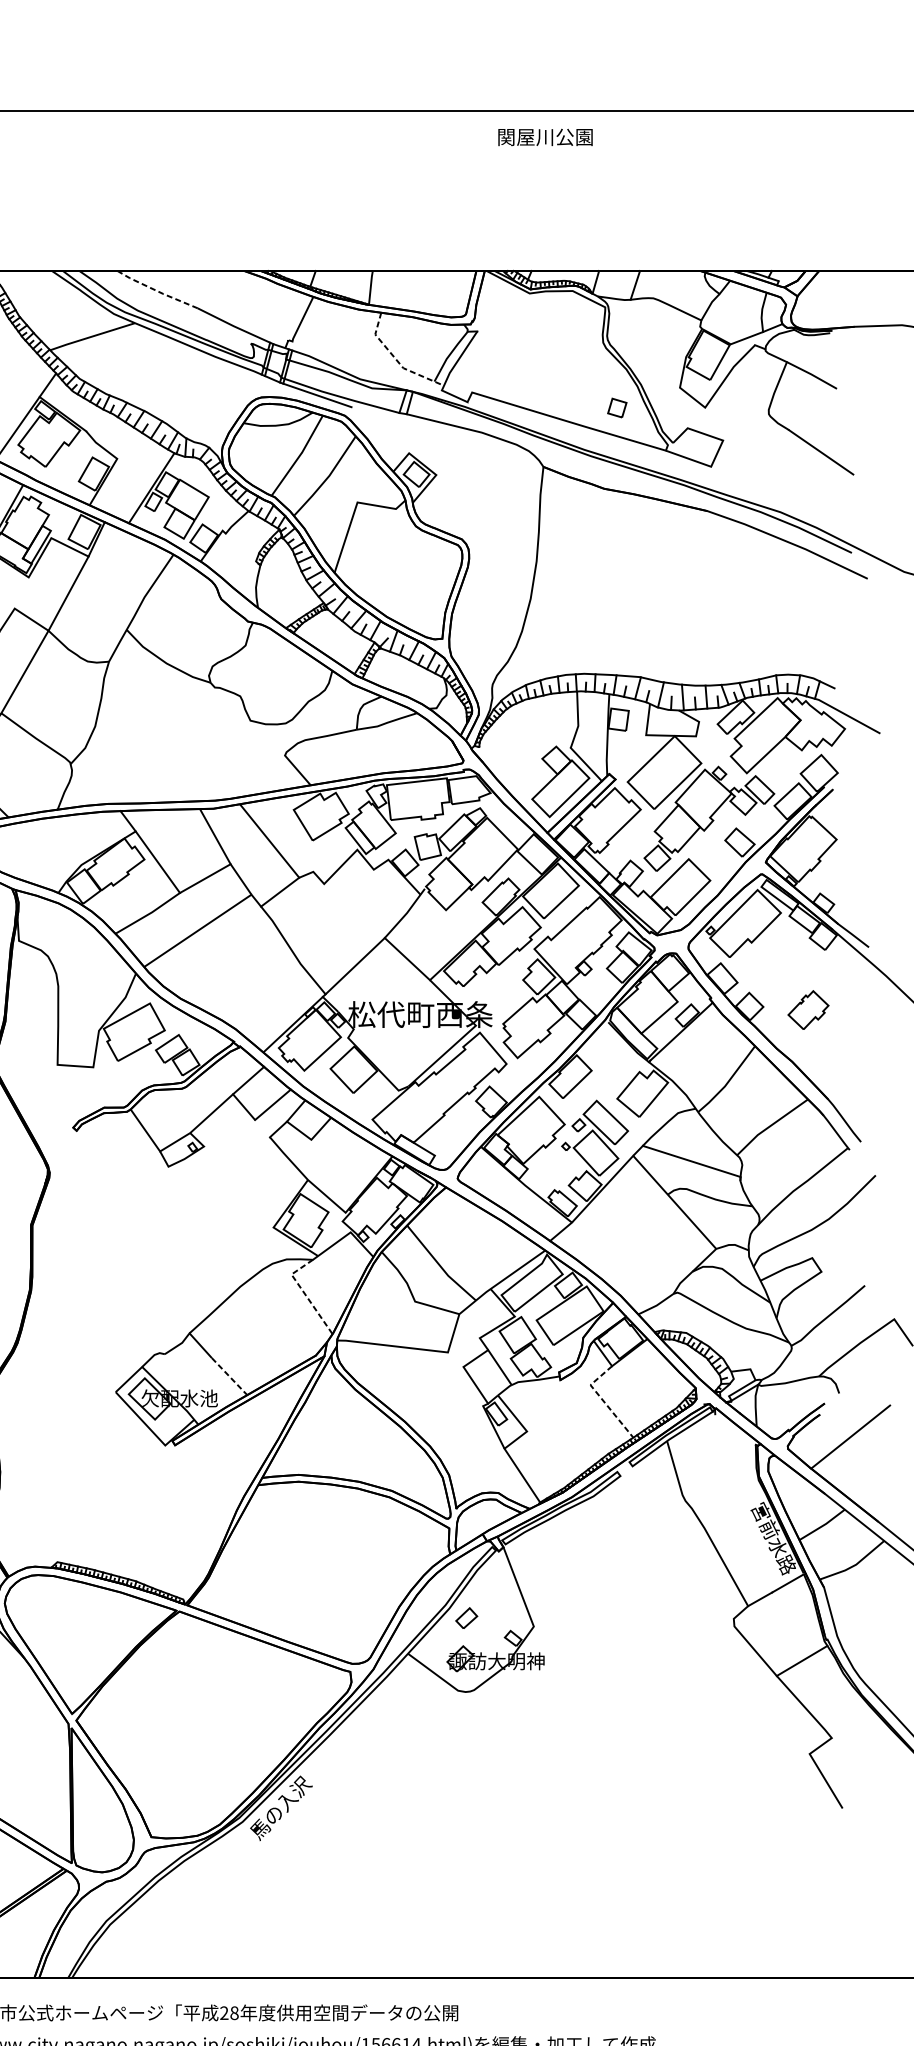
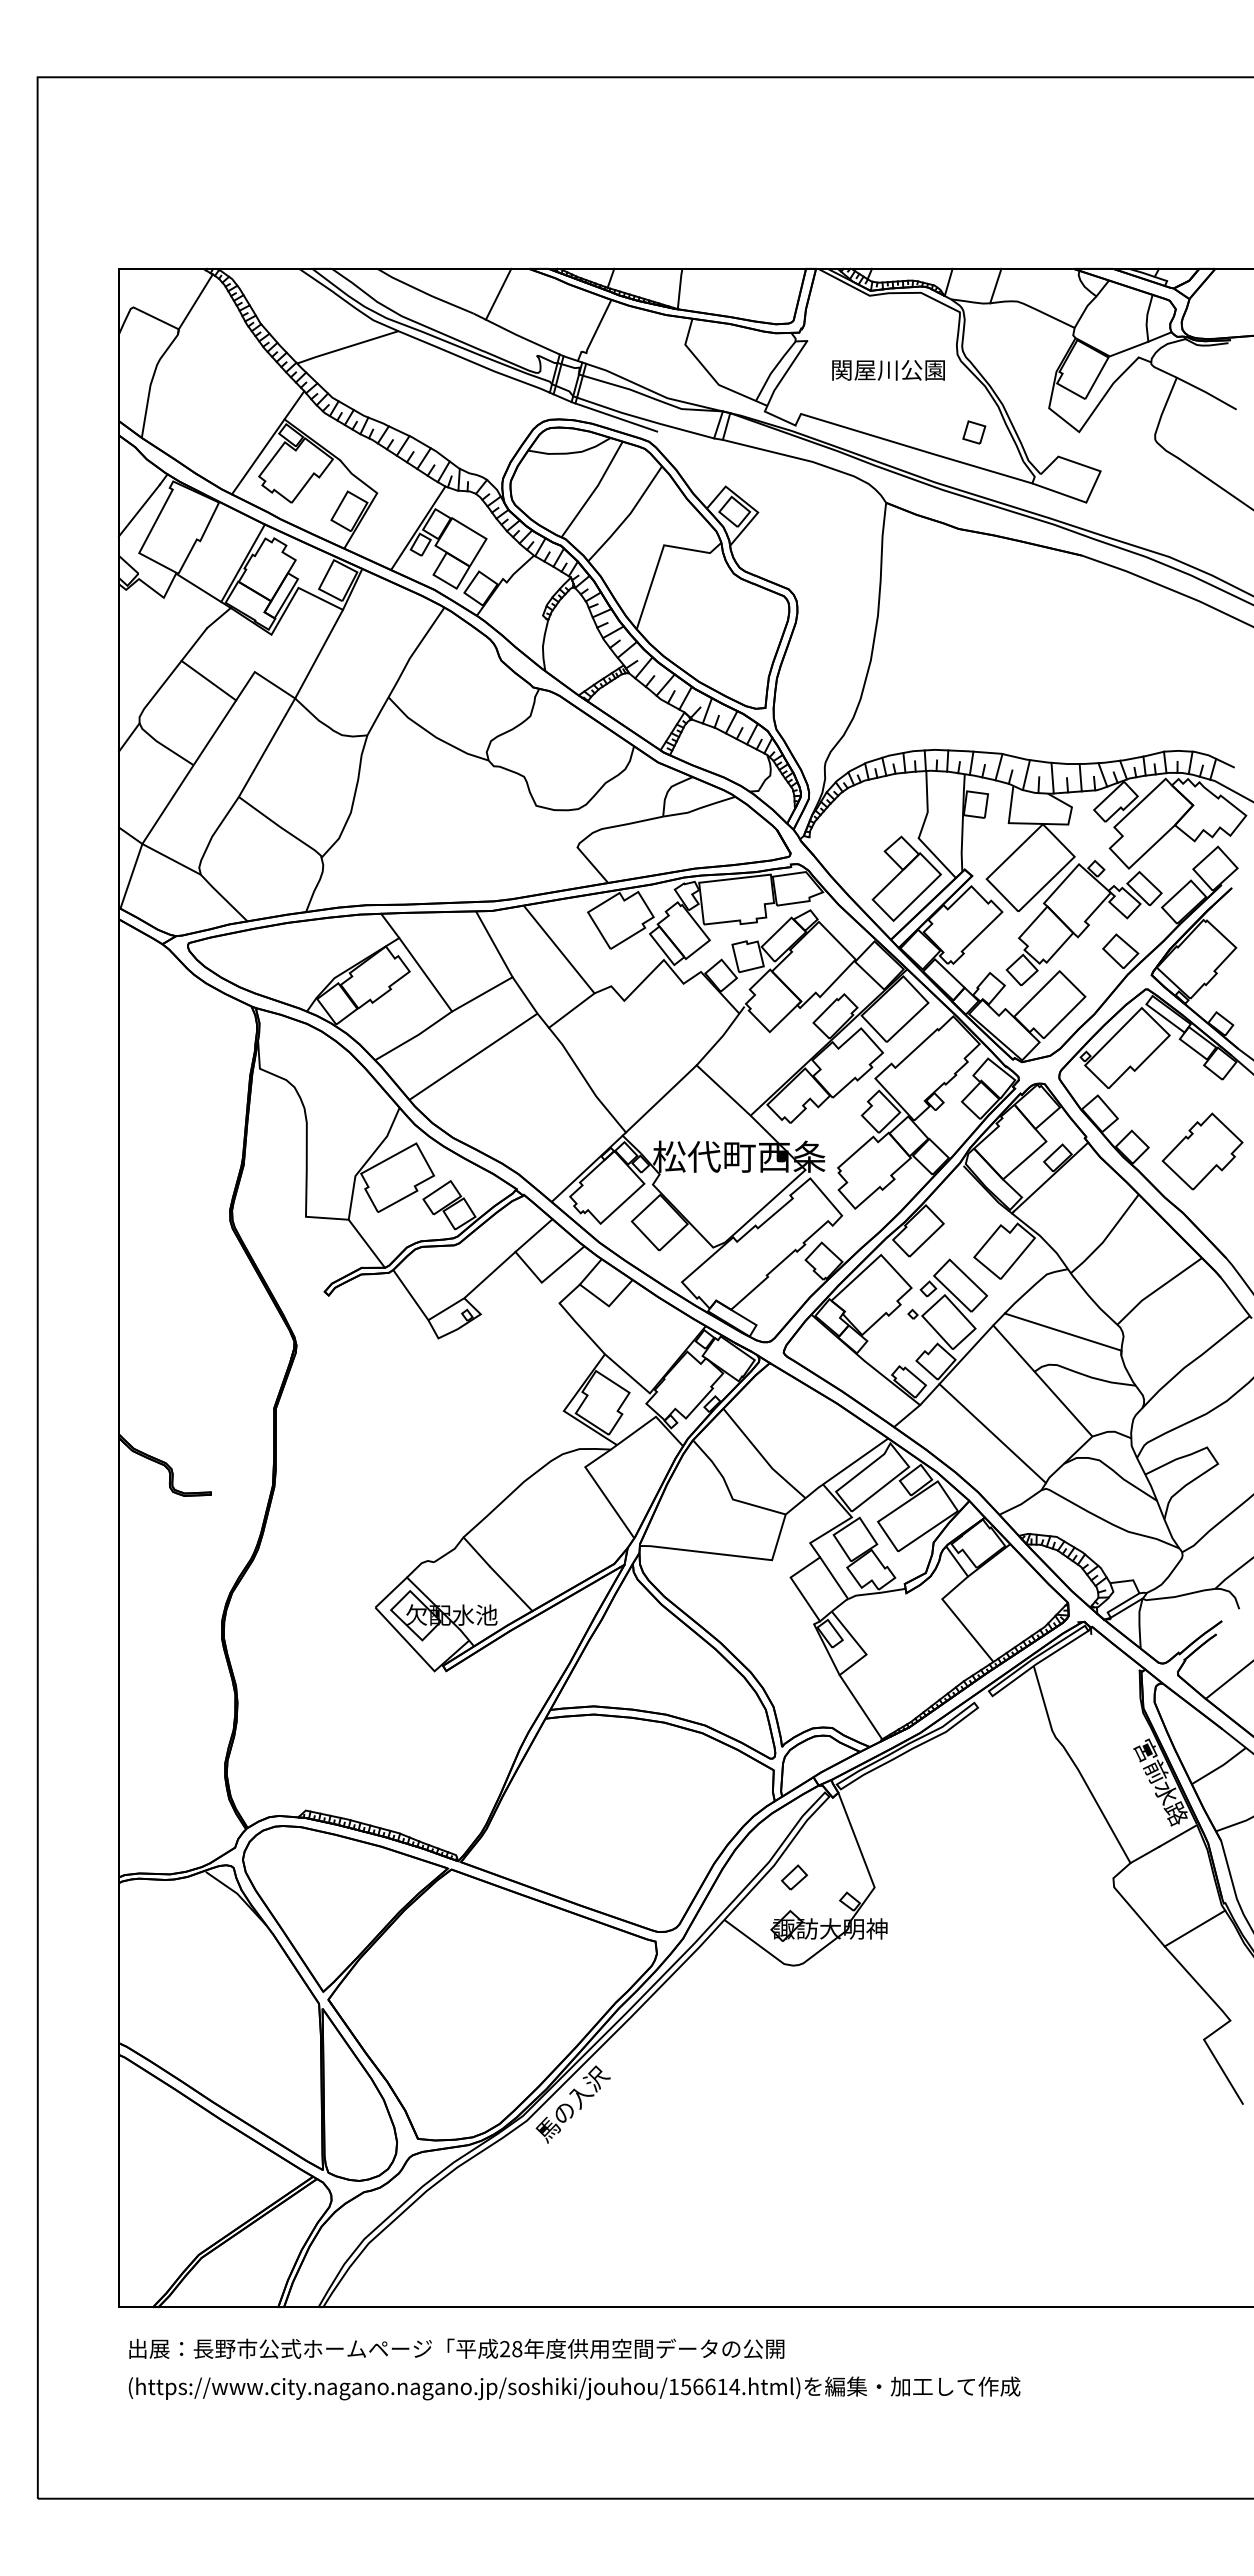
text: (545, 137) -> (888, 370), moved
line: (156, 290) -> (423, 292), dashed -> solid
line: (218, 291) -> (498, 293), added
line: (396, 360) -> (710, 375), dashed -> solid
part: (808, 1010) -> (1202, 1151), size x1.67
line: (108, 1087) -> (366, 1243), added
line: (632, 1246) -> (992, 1433), added
line: (304, 1293) -> (600, 1489), dashed -> solid
line: (229, 1377) -> (511, 1589), dashed -> solid
line: (602, 1399) -> (956, 1616), dashed -> solid

